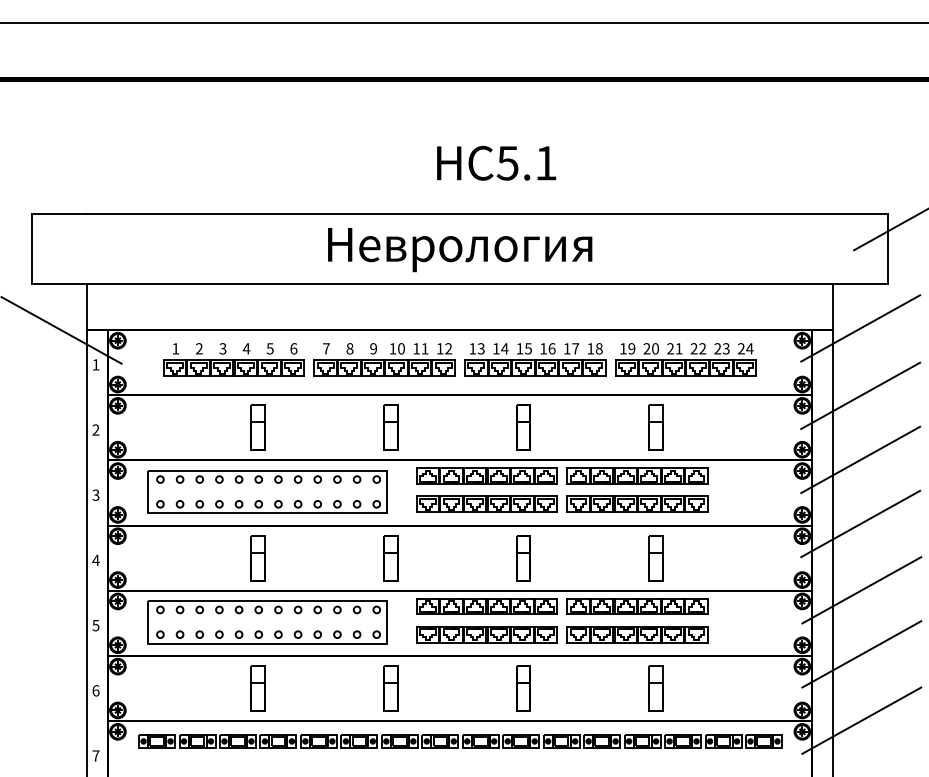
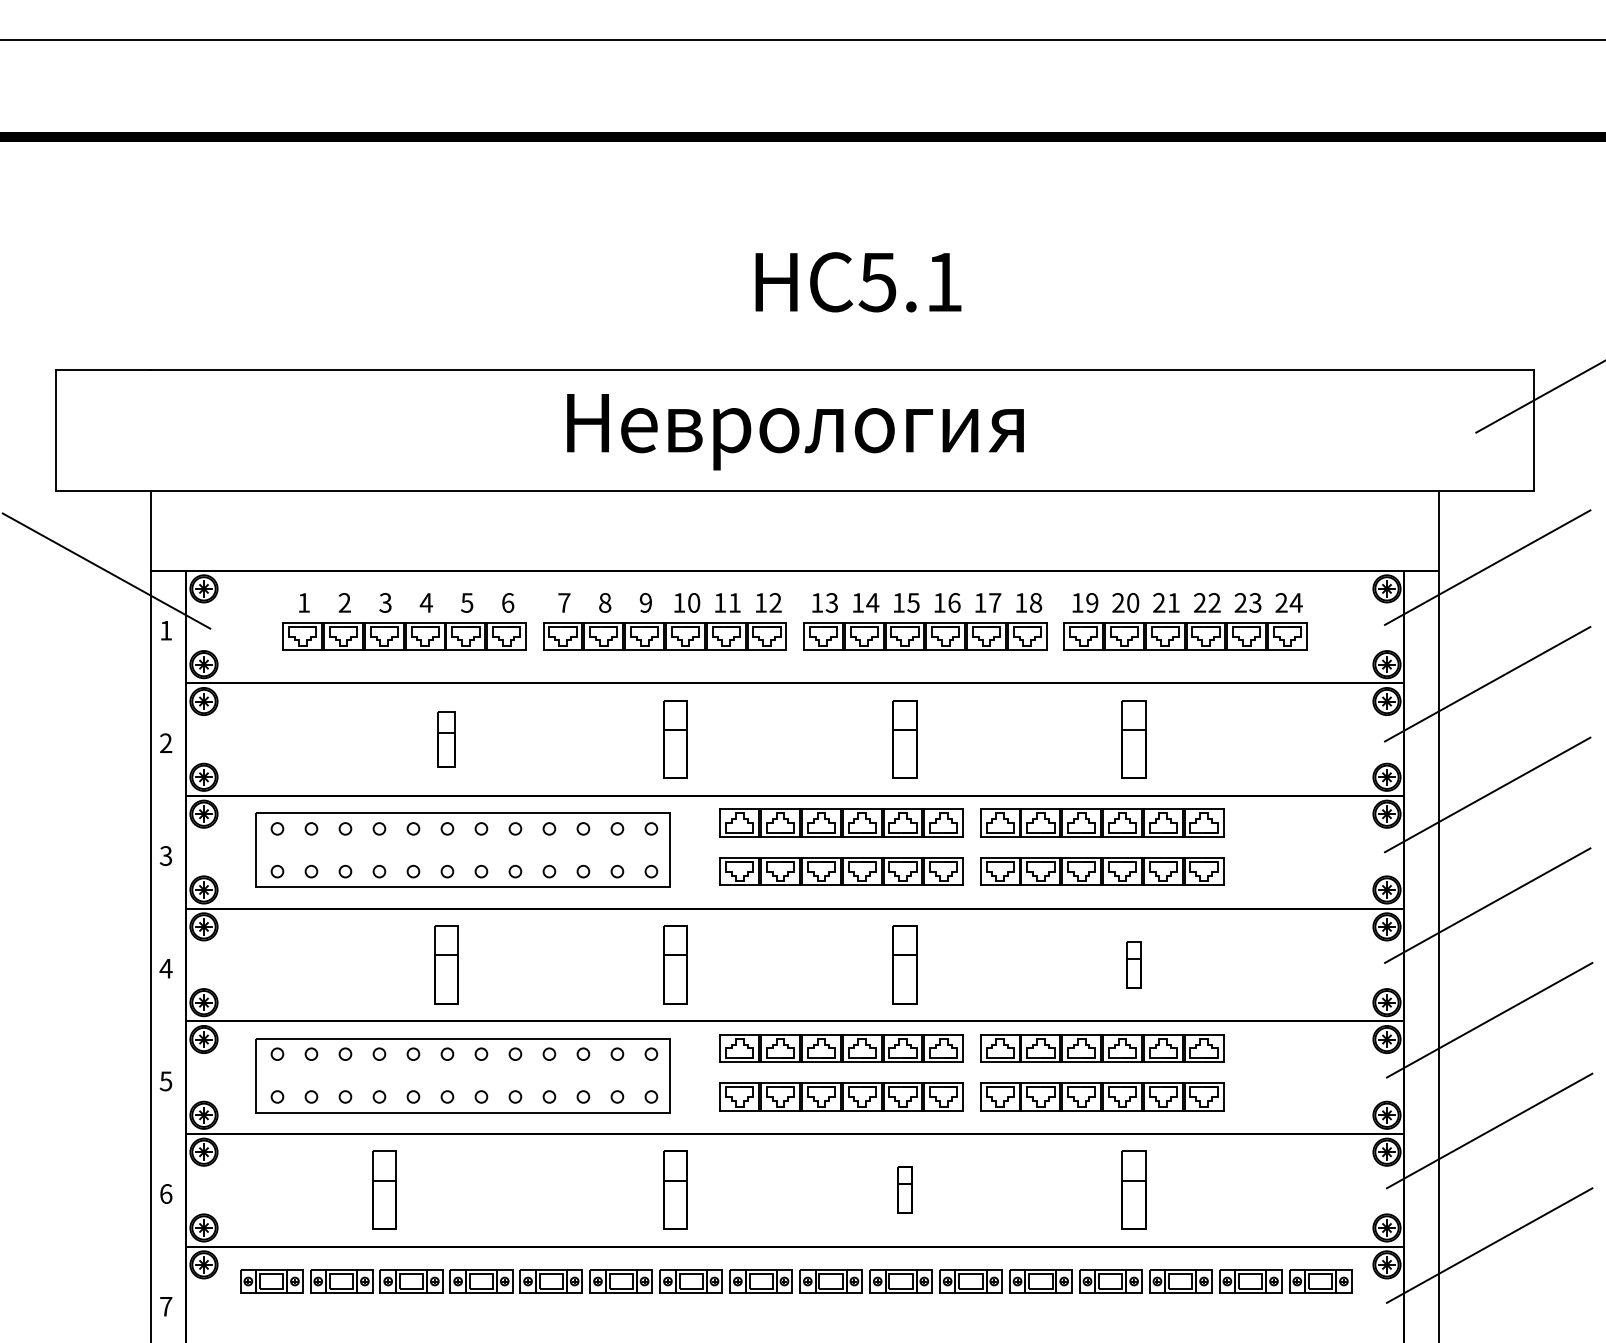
part: (257, 427) -> (445, 738), size x0.7
part: (655, 558) -> (1133, 965), size x0.6
part: (257, 688) -> (383, 1189), moved
part: (523, 688) -> (904, 1189), size x0.6

